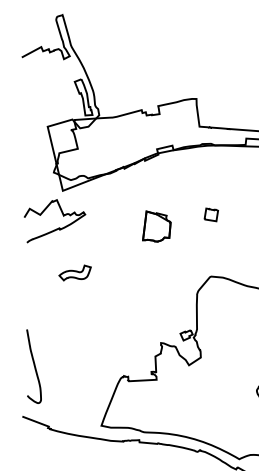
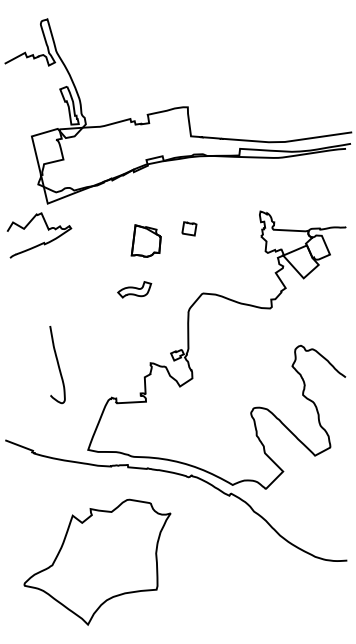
part: (211, 214) -> (189, 228), moved
part: (75, 272) -> (134, 289), moved
curve: (34, 367) -> (57, 365), moved

